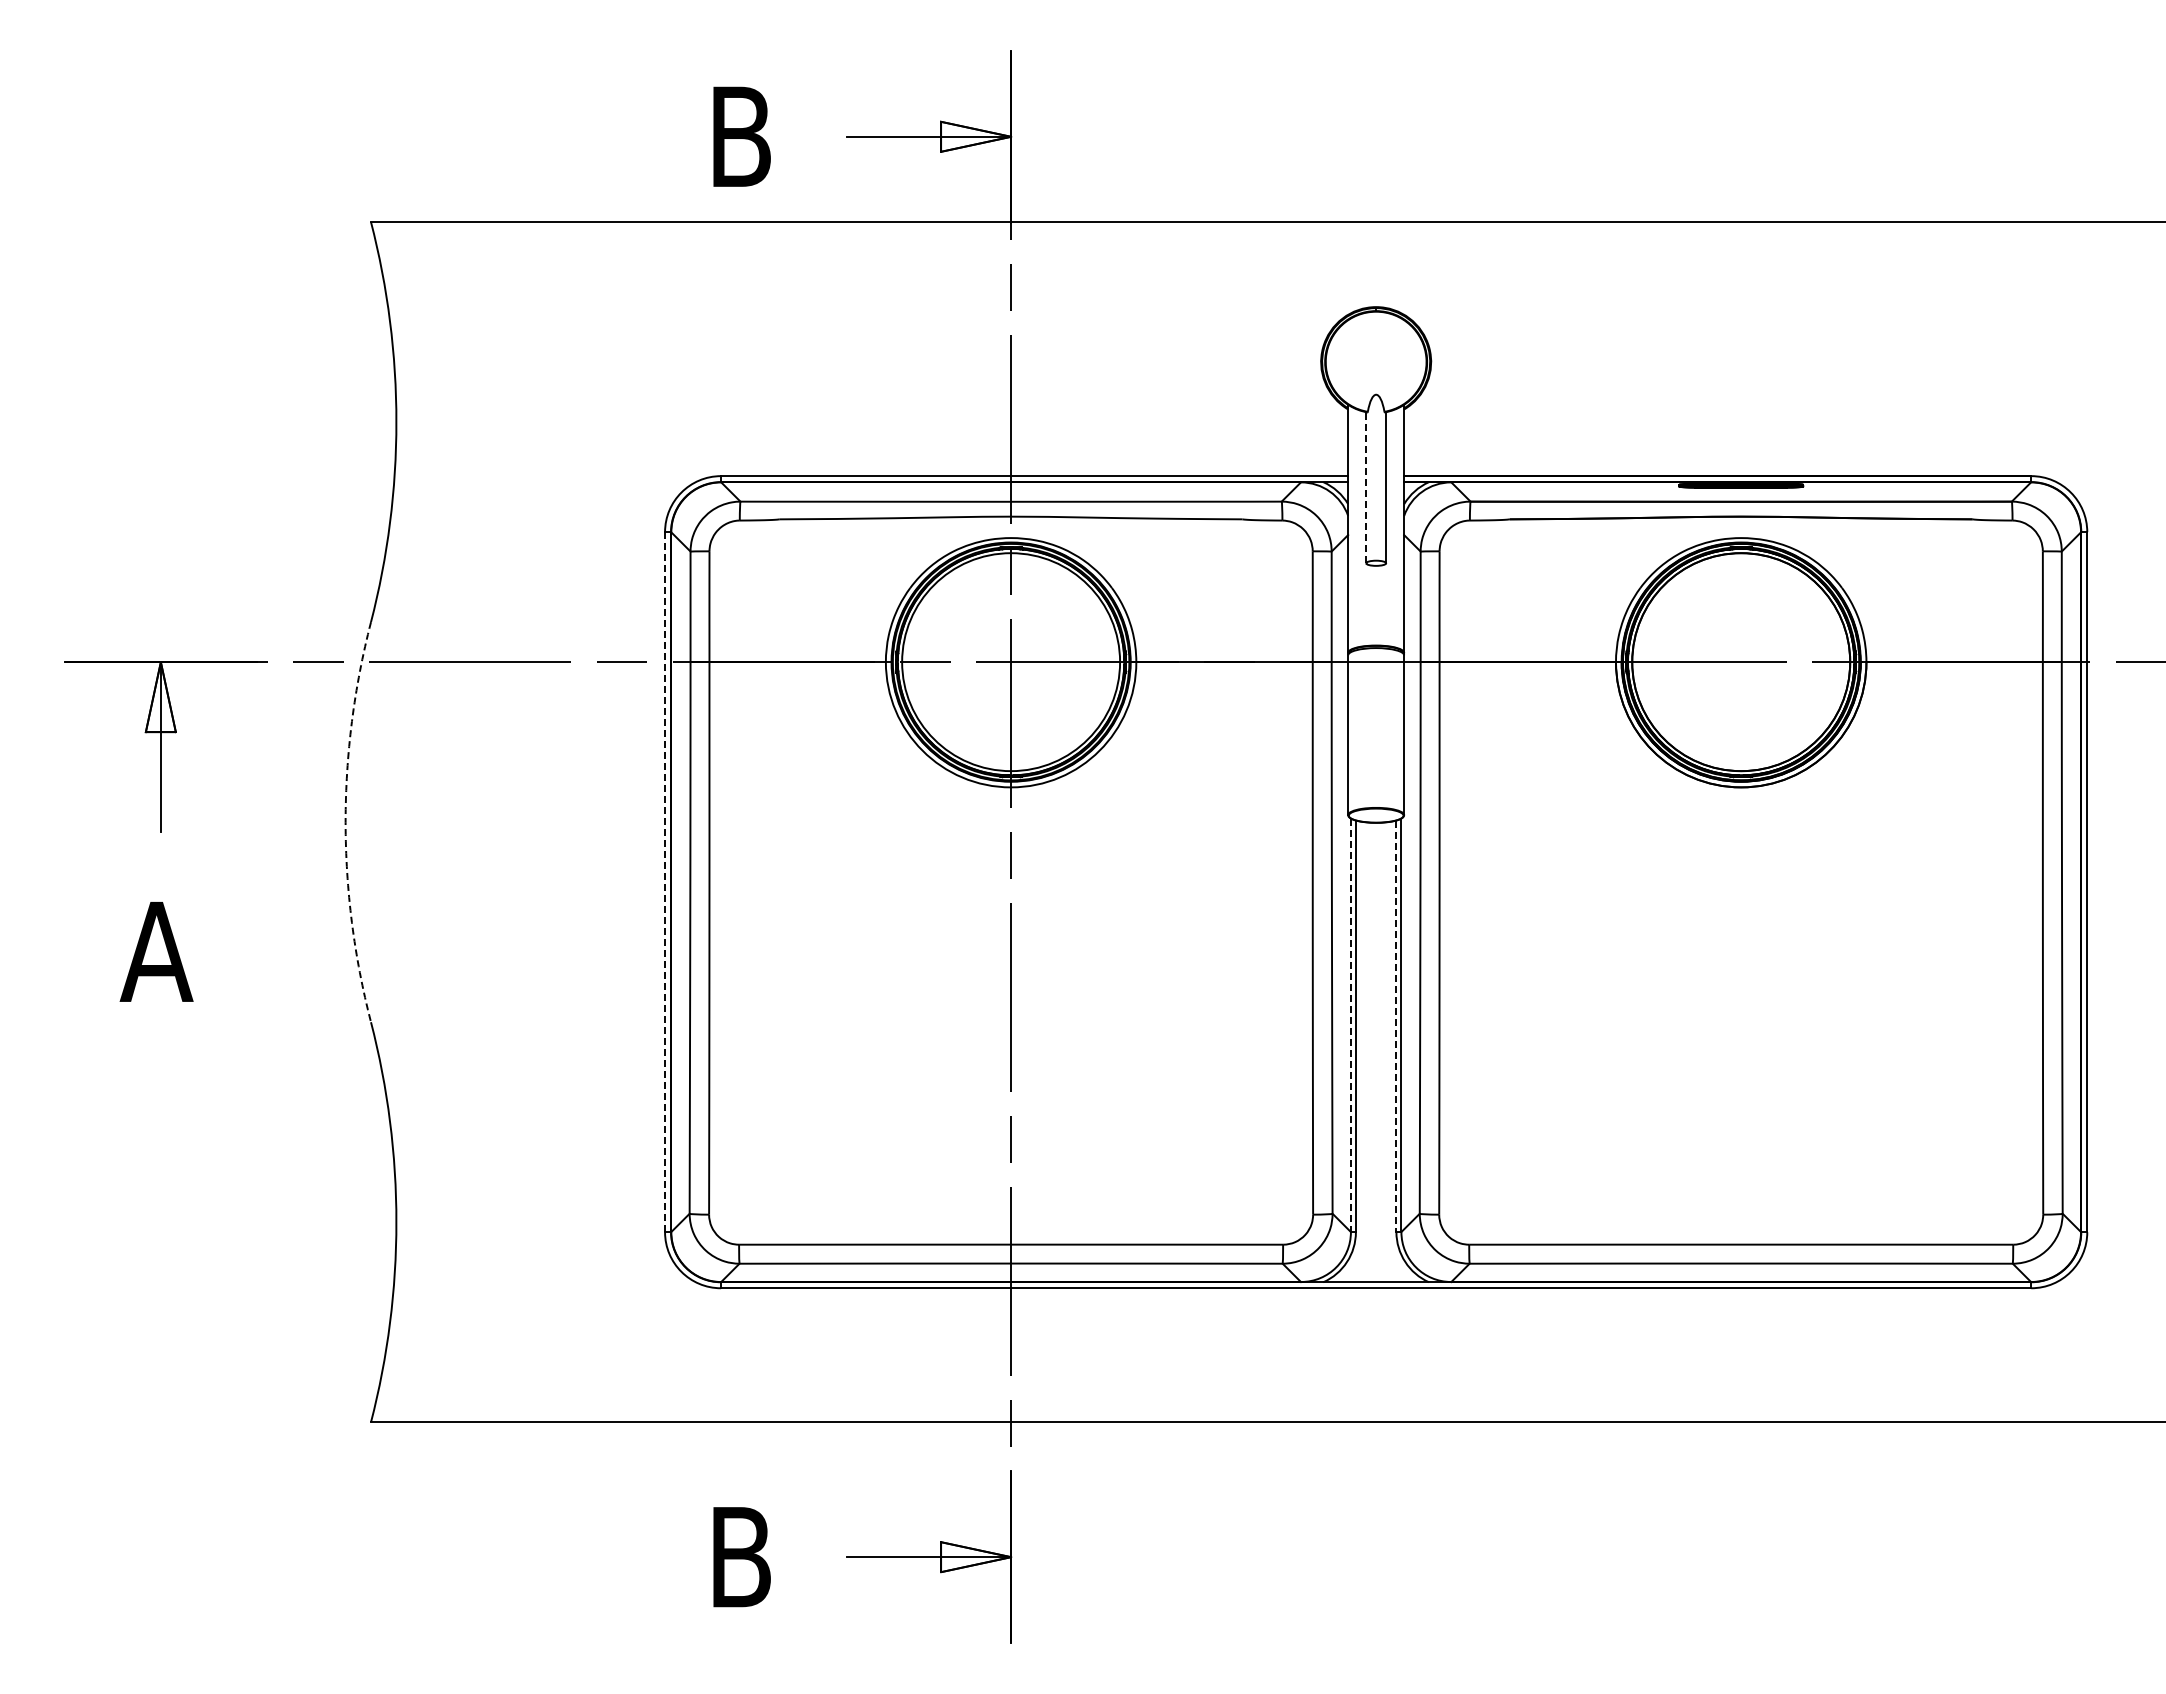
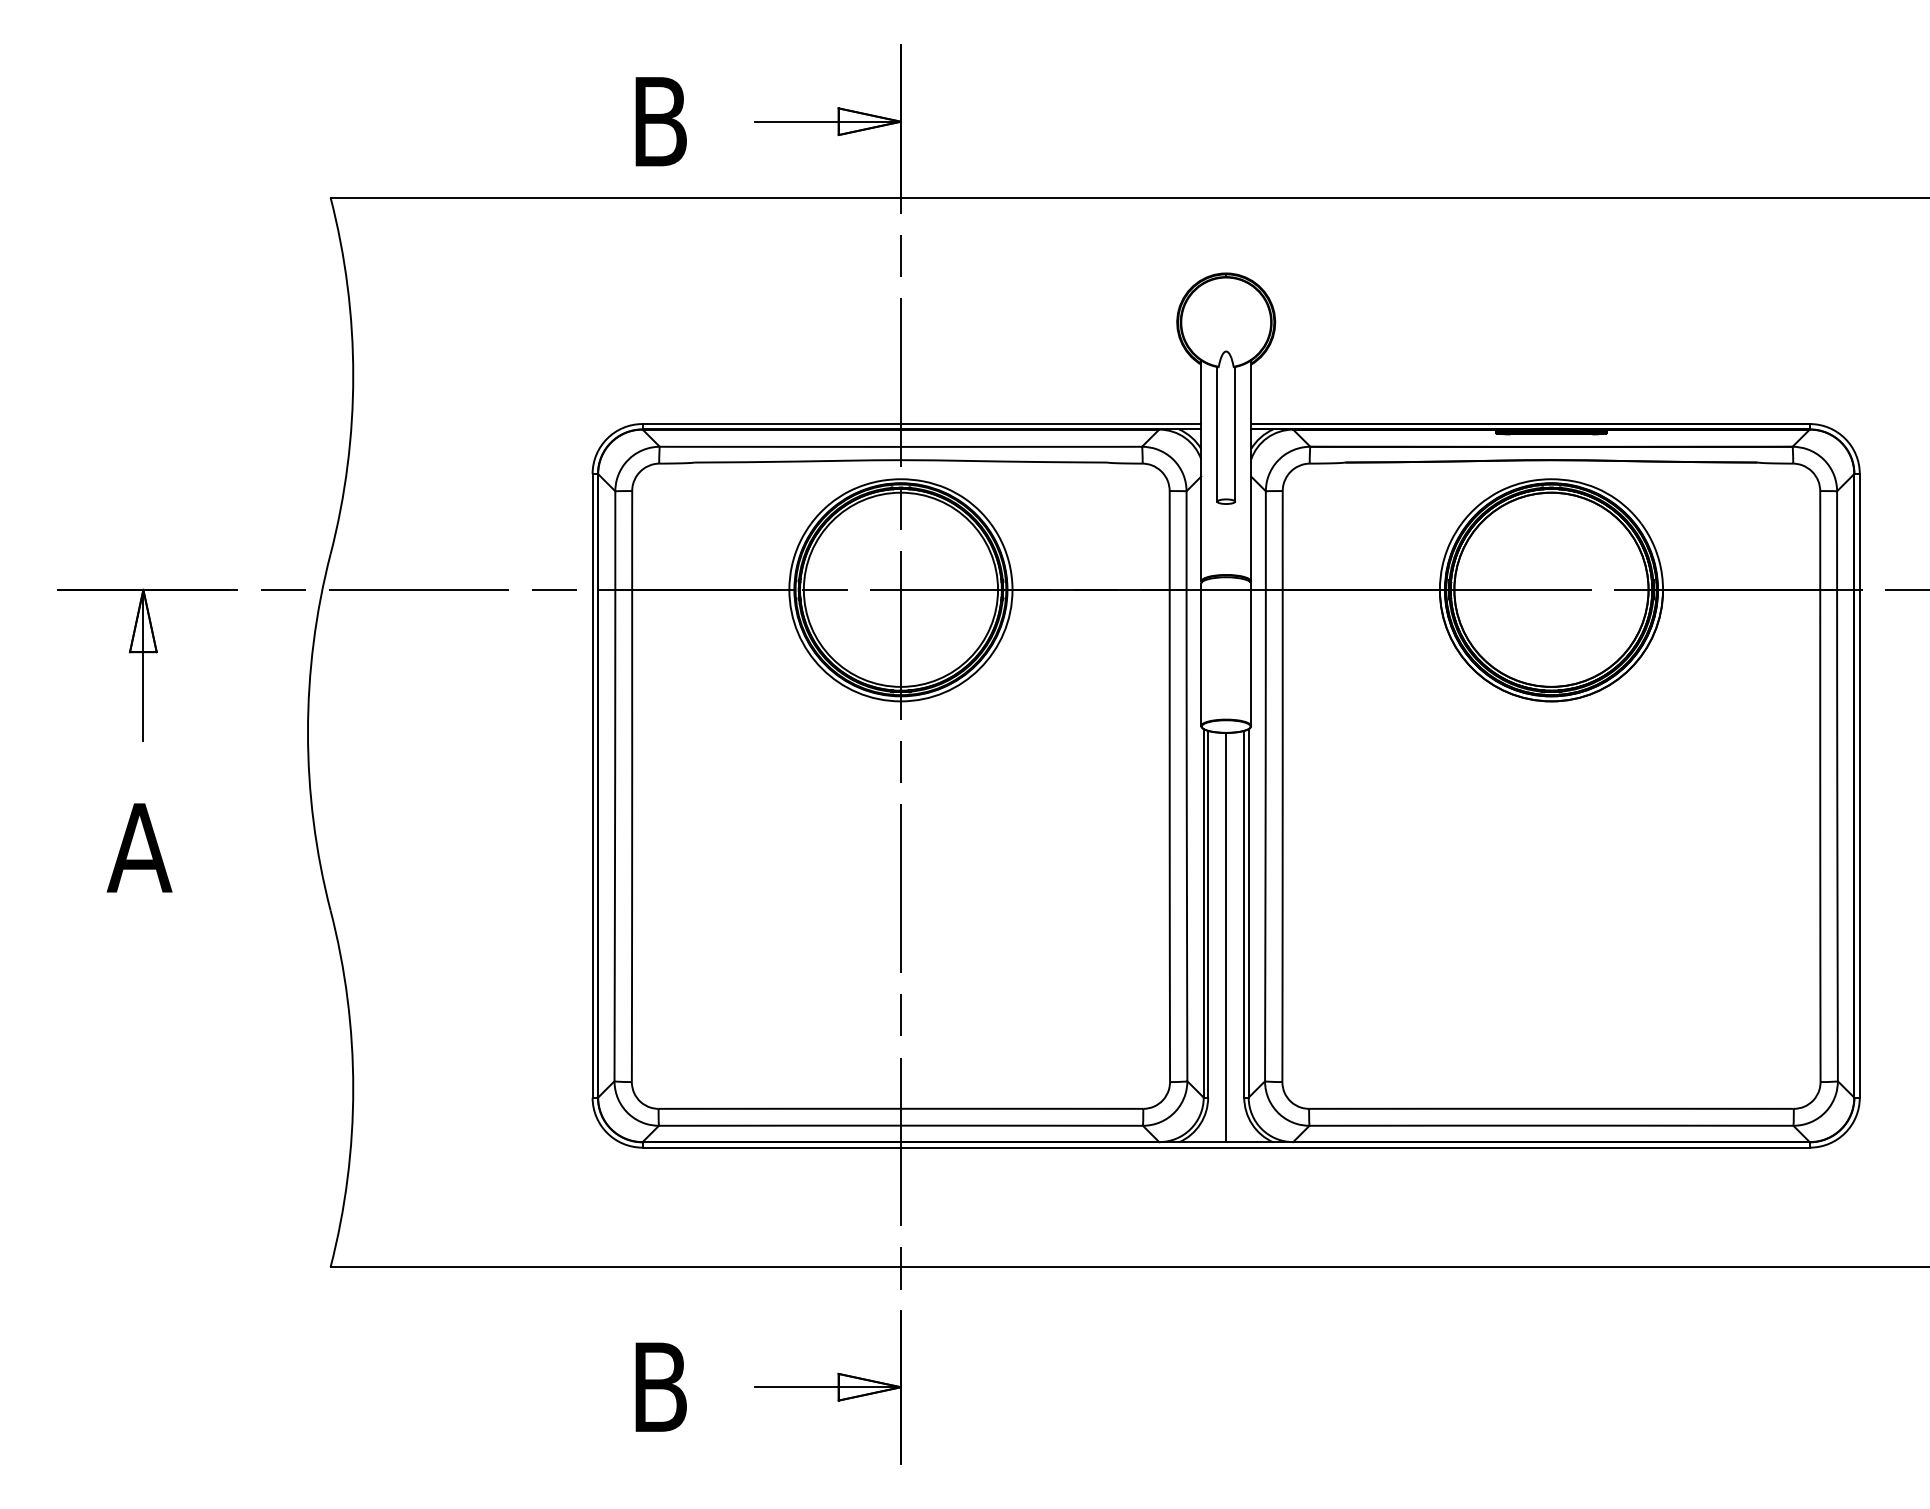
line: (1366, 487) -> (1217, 434), dashed -> solid
arc: (345, 822) -> (307, 732), dashed -> solid
line: (665, 882) -> (593, 786), dashed -> solid
line: (1350, 1025) -> (1203, 913), dashed -> solid
line: (1396, 1026) -> (1244, 914), dashed -> solid
line: (1376, 1052) -> (1226, 937), added

